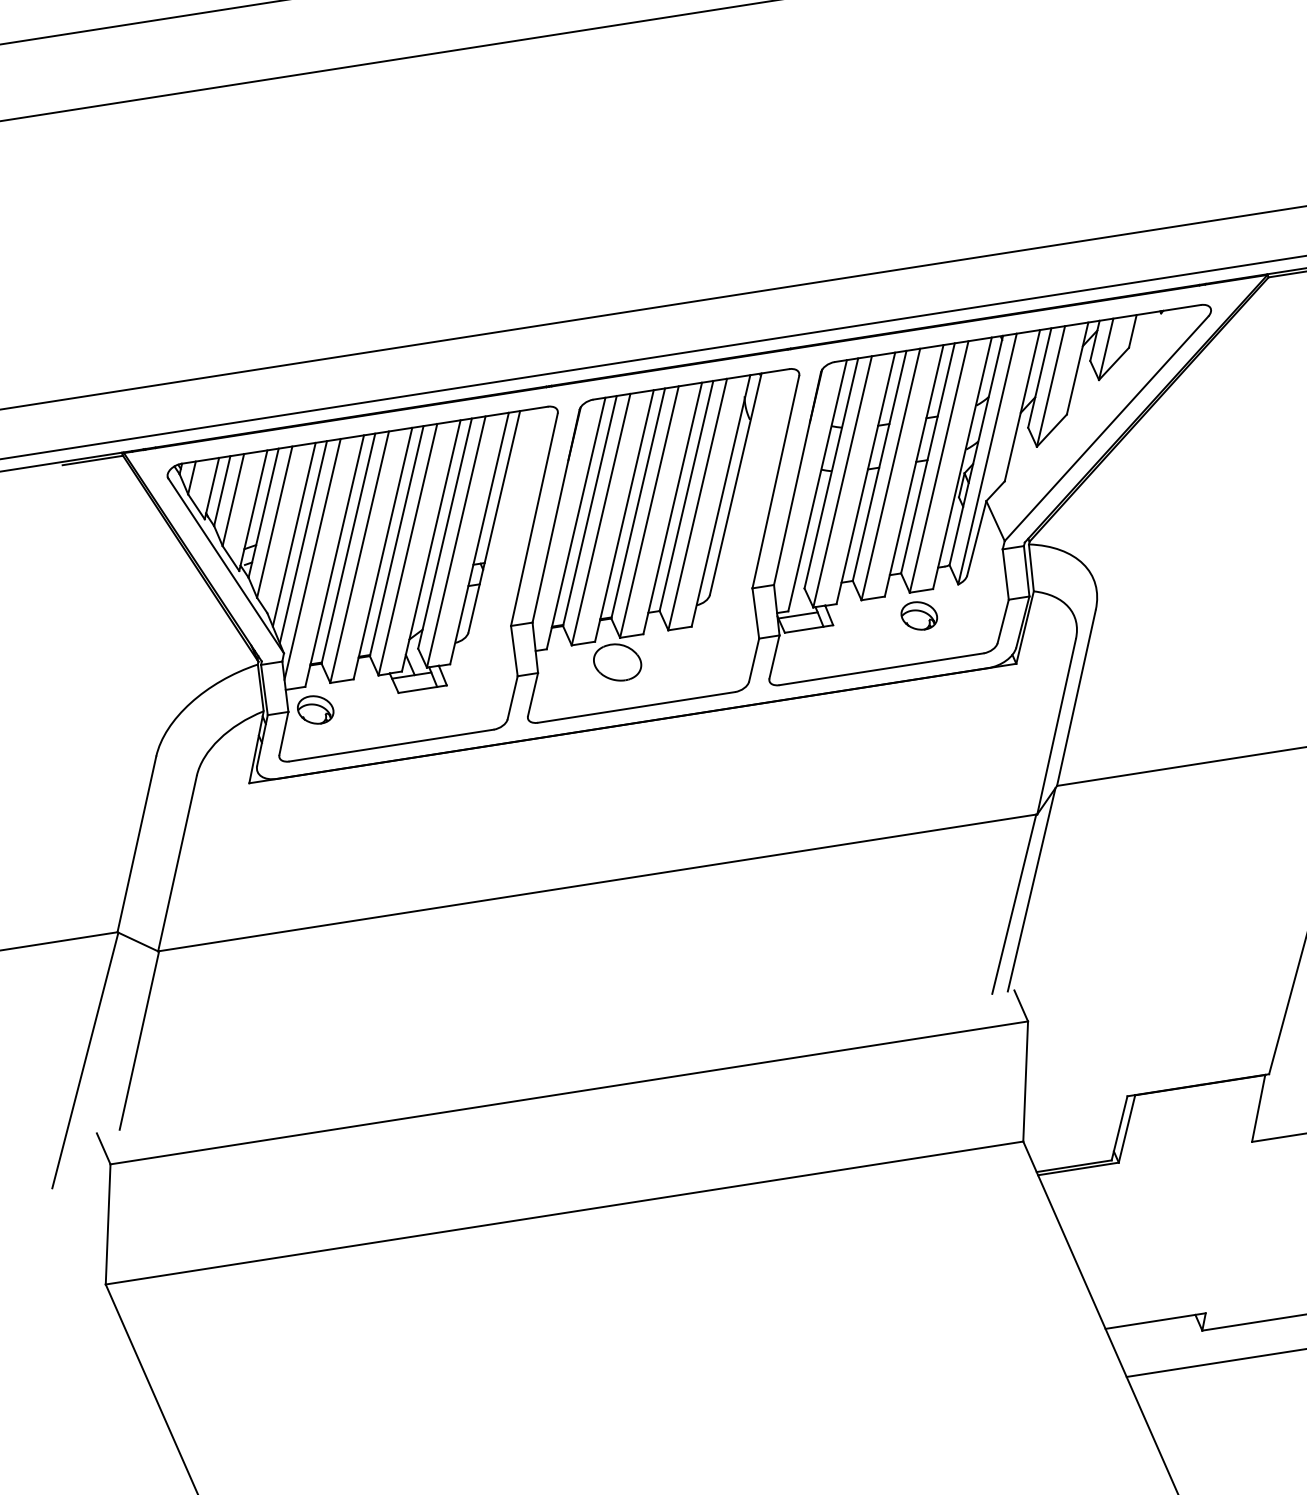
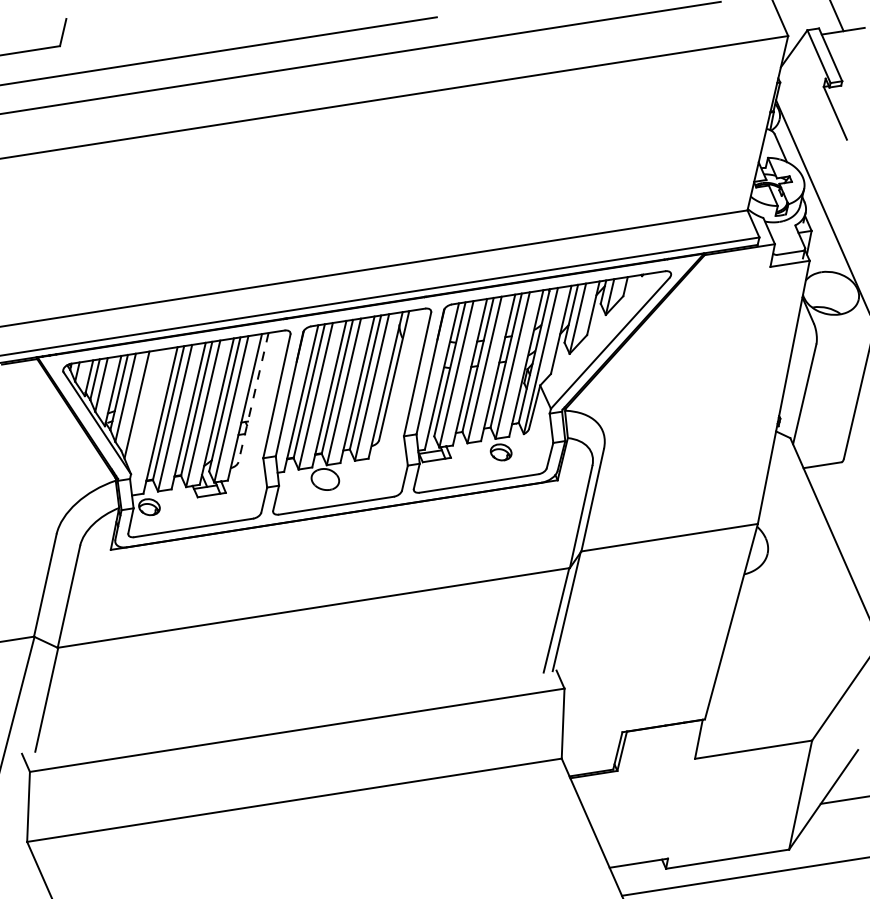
line: (494, 523) -> (253, 398), solid -> dashed
line: (303, 542) -> (142, 409), removed
line: (312, 559) -> (147, 419), removed

